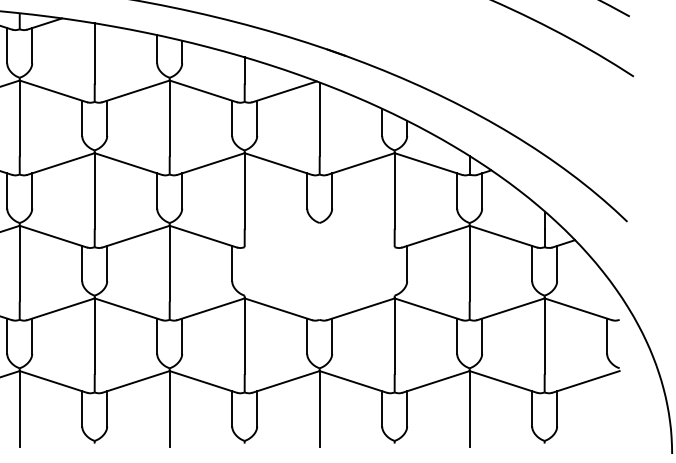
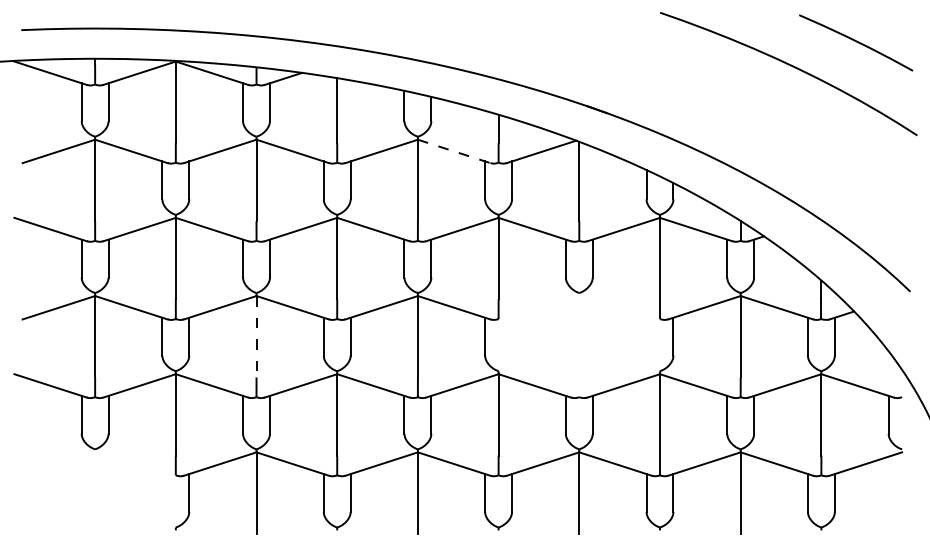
line: (203, 91) -> (454, 151), solid -> dashed
line: (19, 263) -> (256, 336), solid -> dashed

